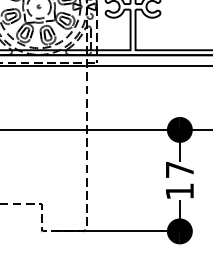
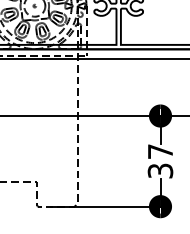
text: (179, 190) -> (160, 170), 17 -> 37

